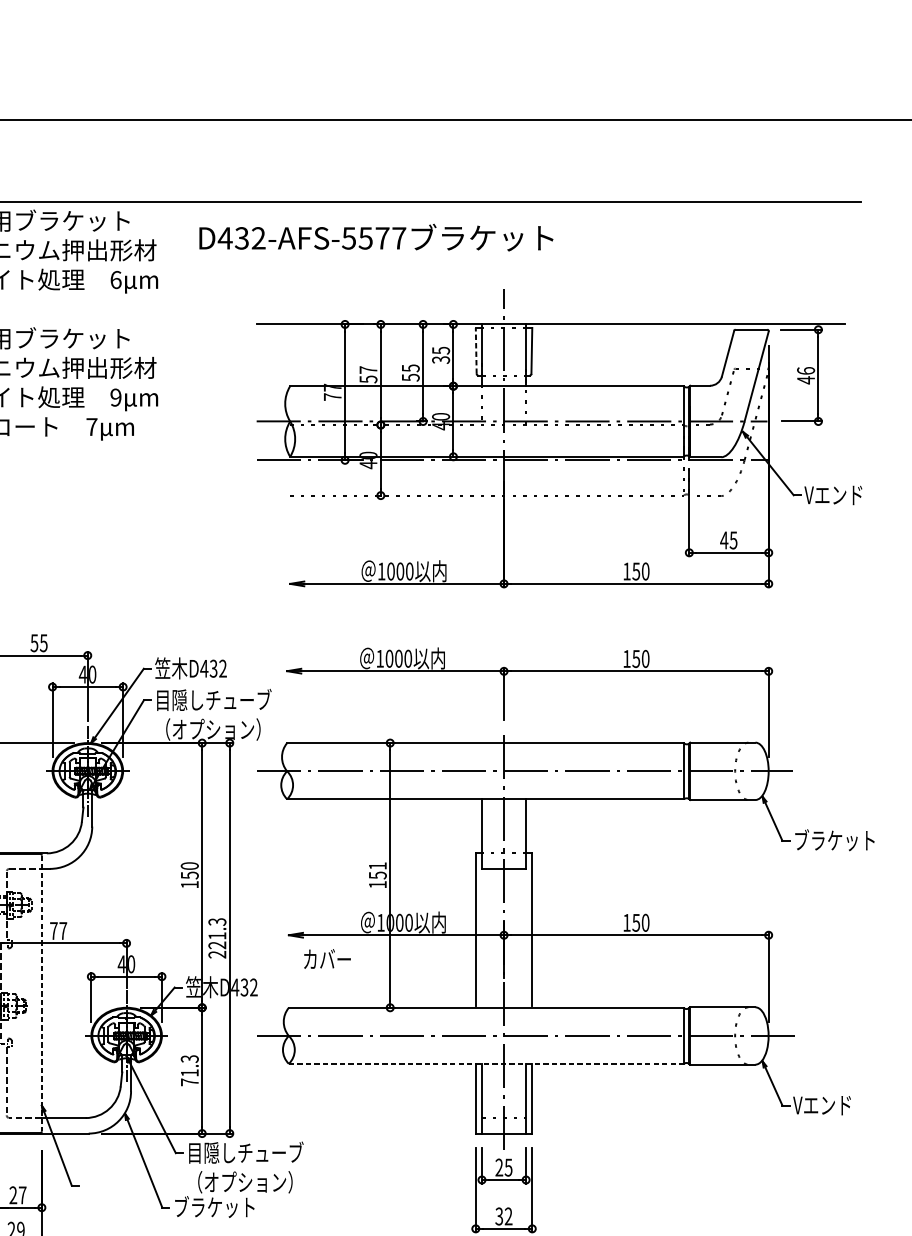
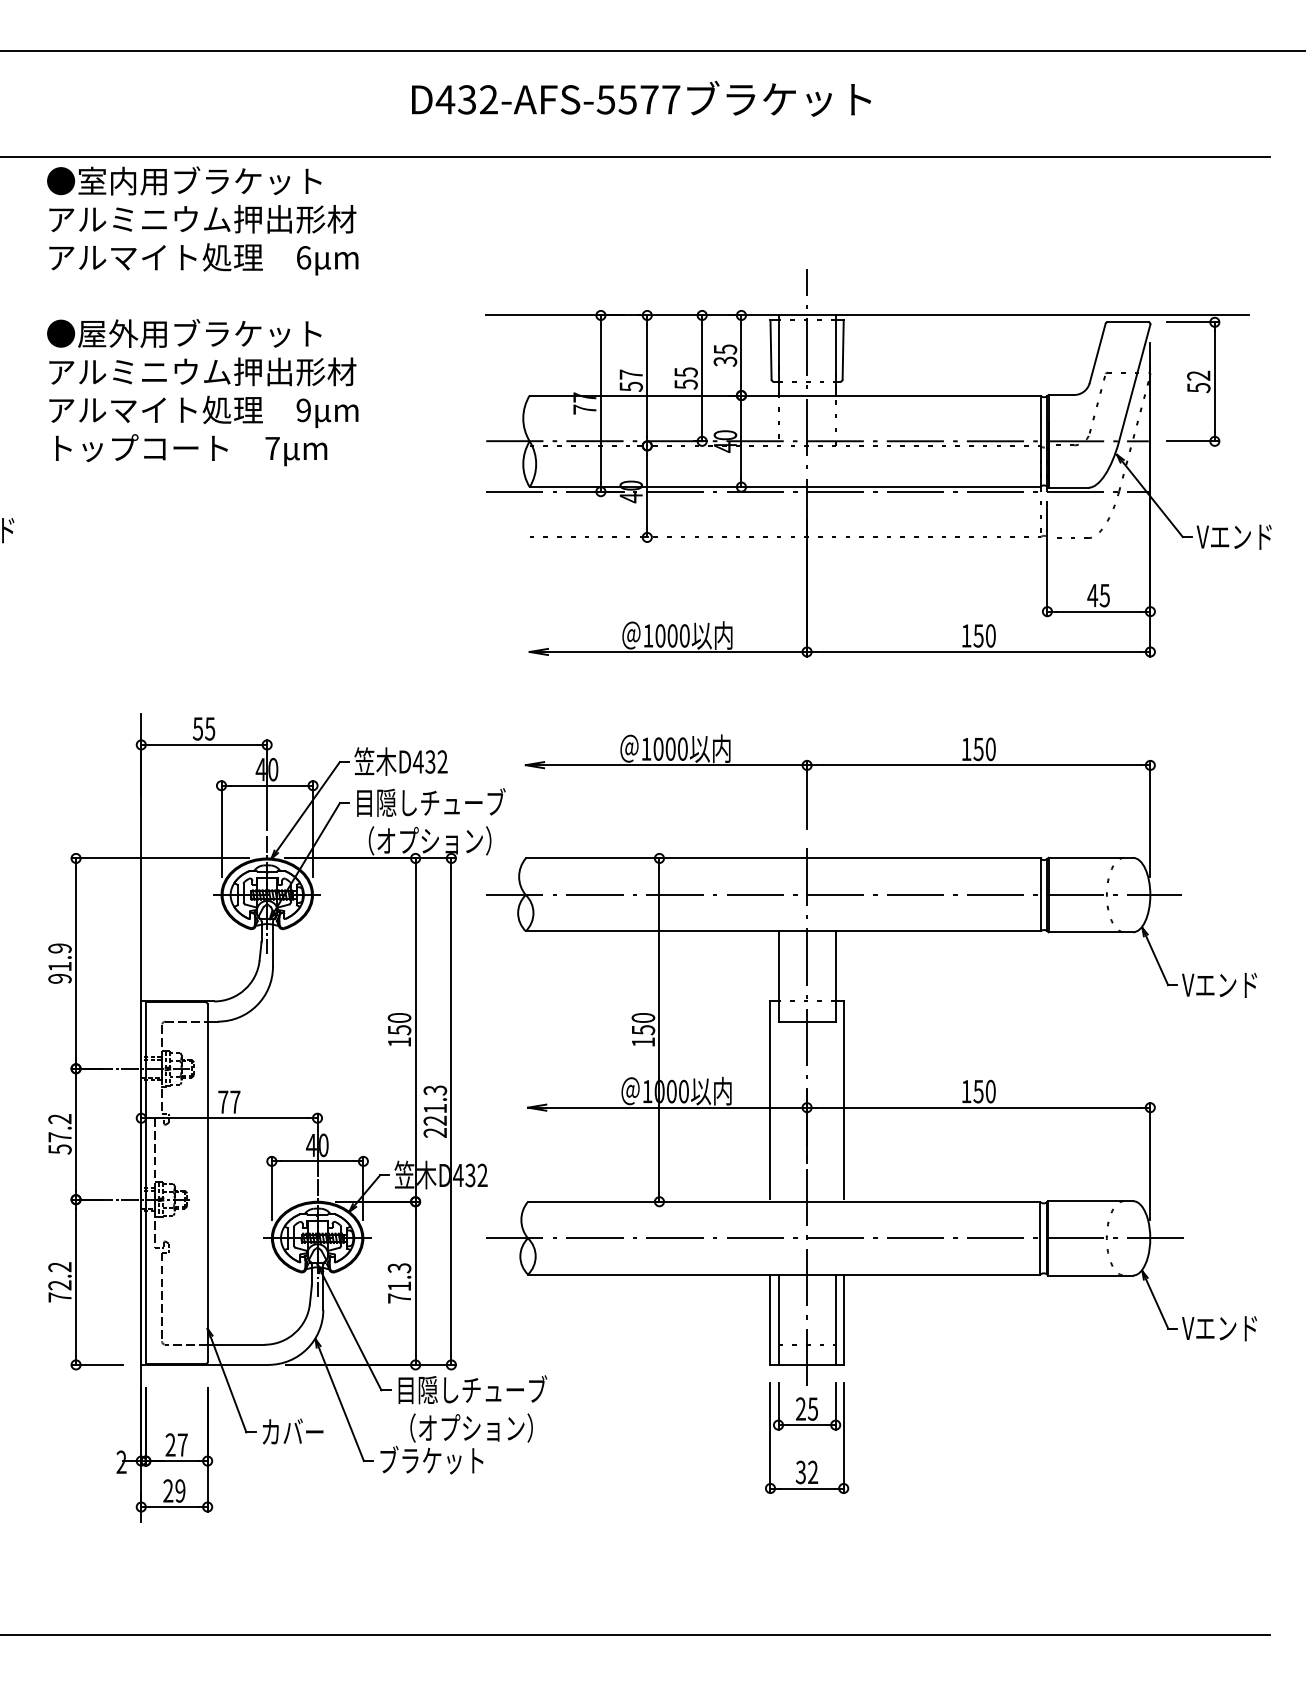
text: (376, 237) -> (641, 98), moved
line: (476, 350) -> (771, 349), dashed -> solid
text: (805, 375) -> (1198, 381), 46 -> 52
text: (833, 840) -> (1234, 984), ブラケット -> Vエンド
text: (377, 865) -> (643, 1017), 151 -> 150
text: (327, 959) -> (292, 1431), moved
line: (41, 993) -> (207, 1183), dashed -> solid
line: (486, 1063) -> (784, 1274), dashed -> solid

